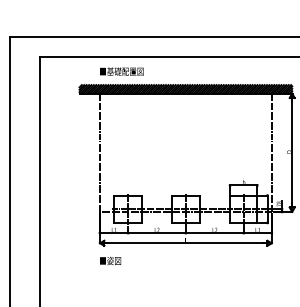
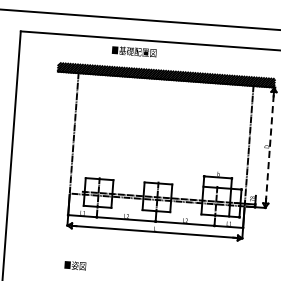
text: (121, 71) -> (133, 51), moved
line: (292, 152) -> (270, 147), solid -> dashed
text: (110, 260) -> (75, 265), moved

